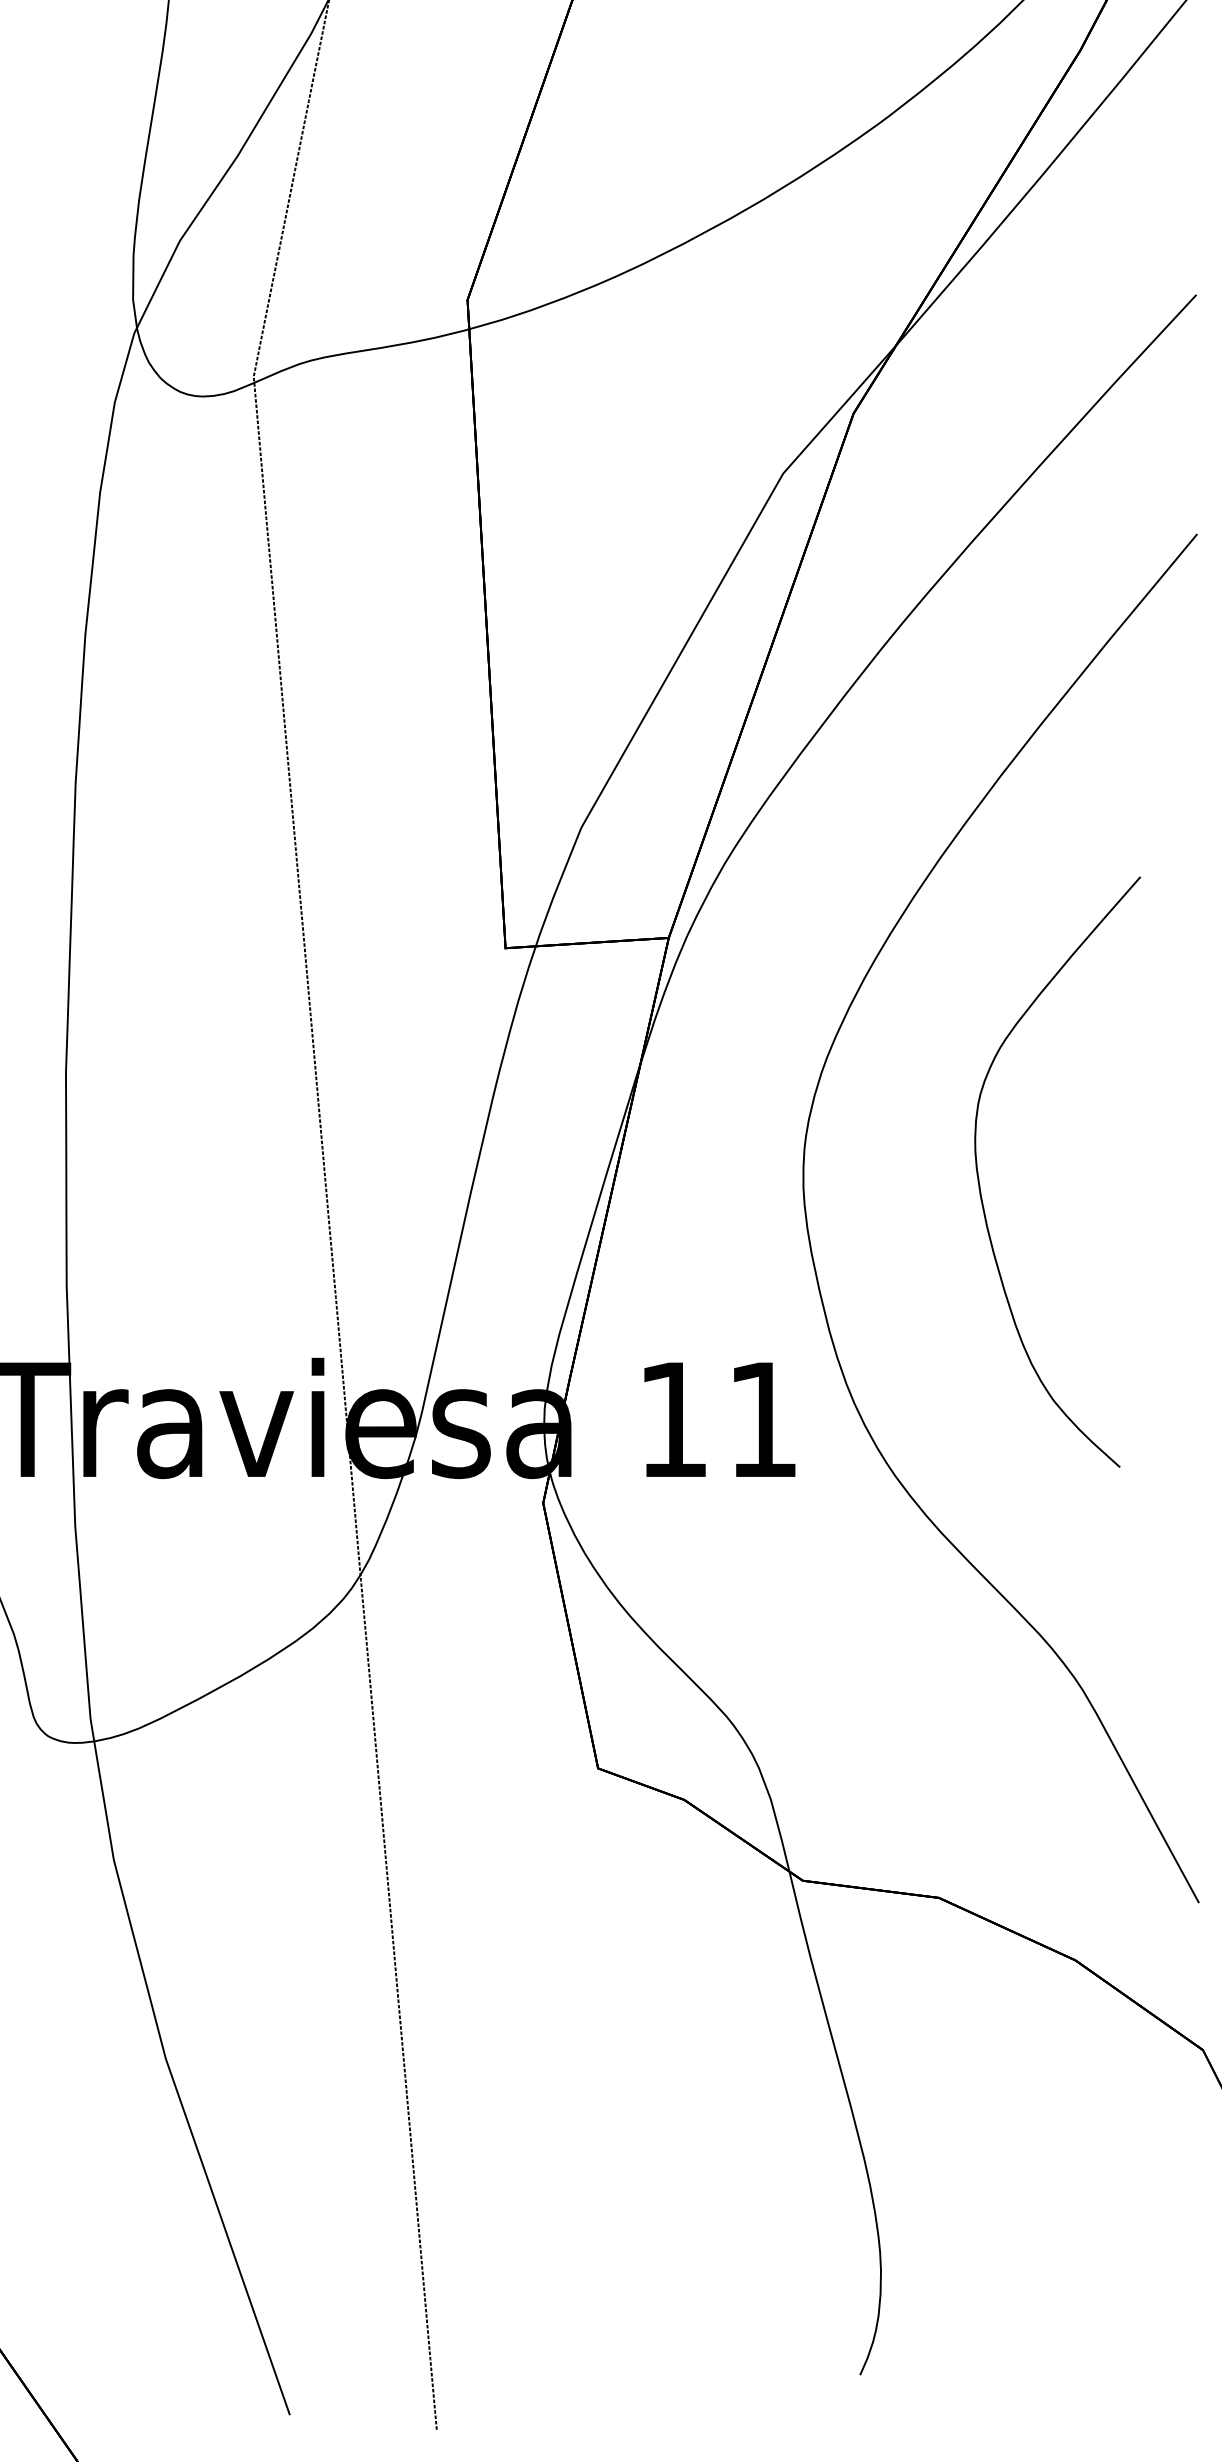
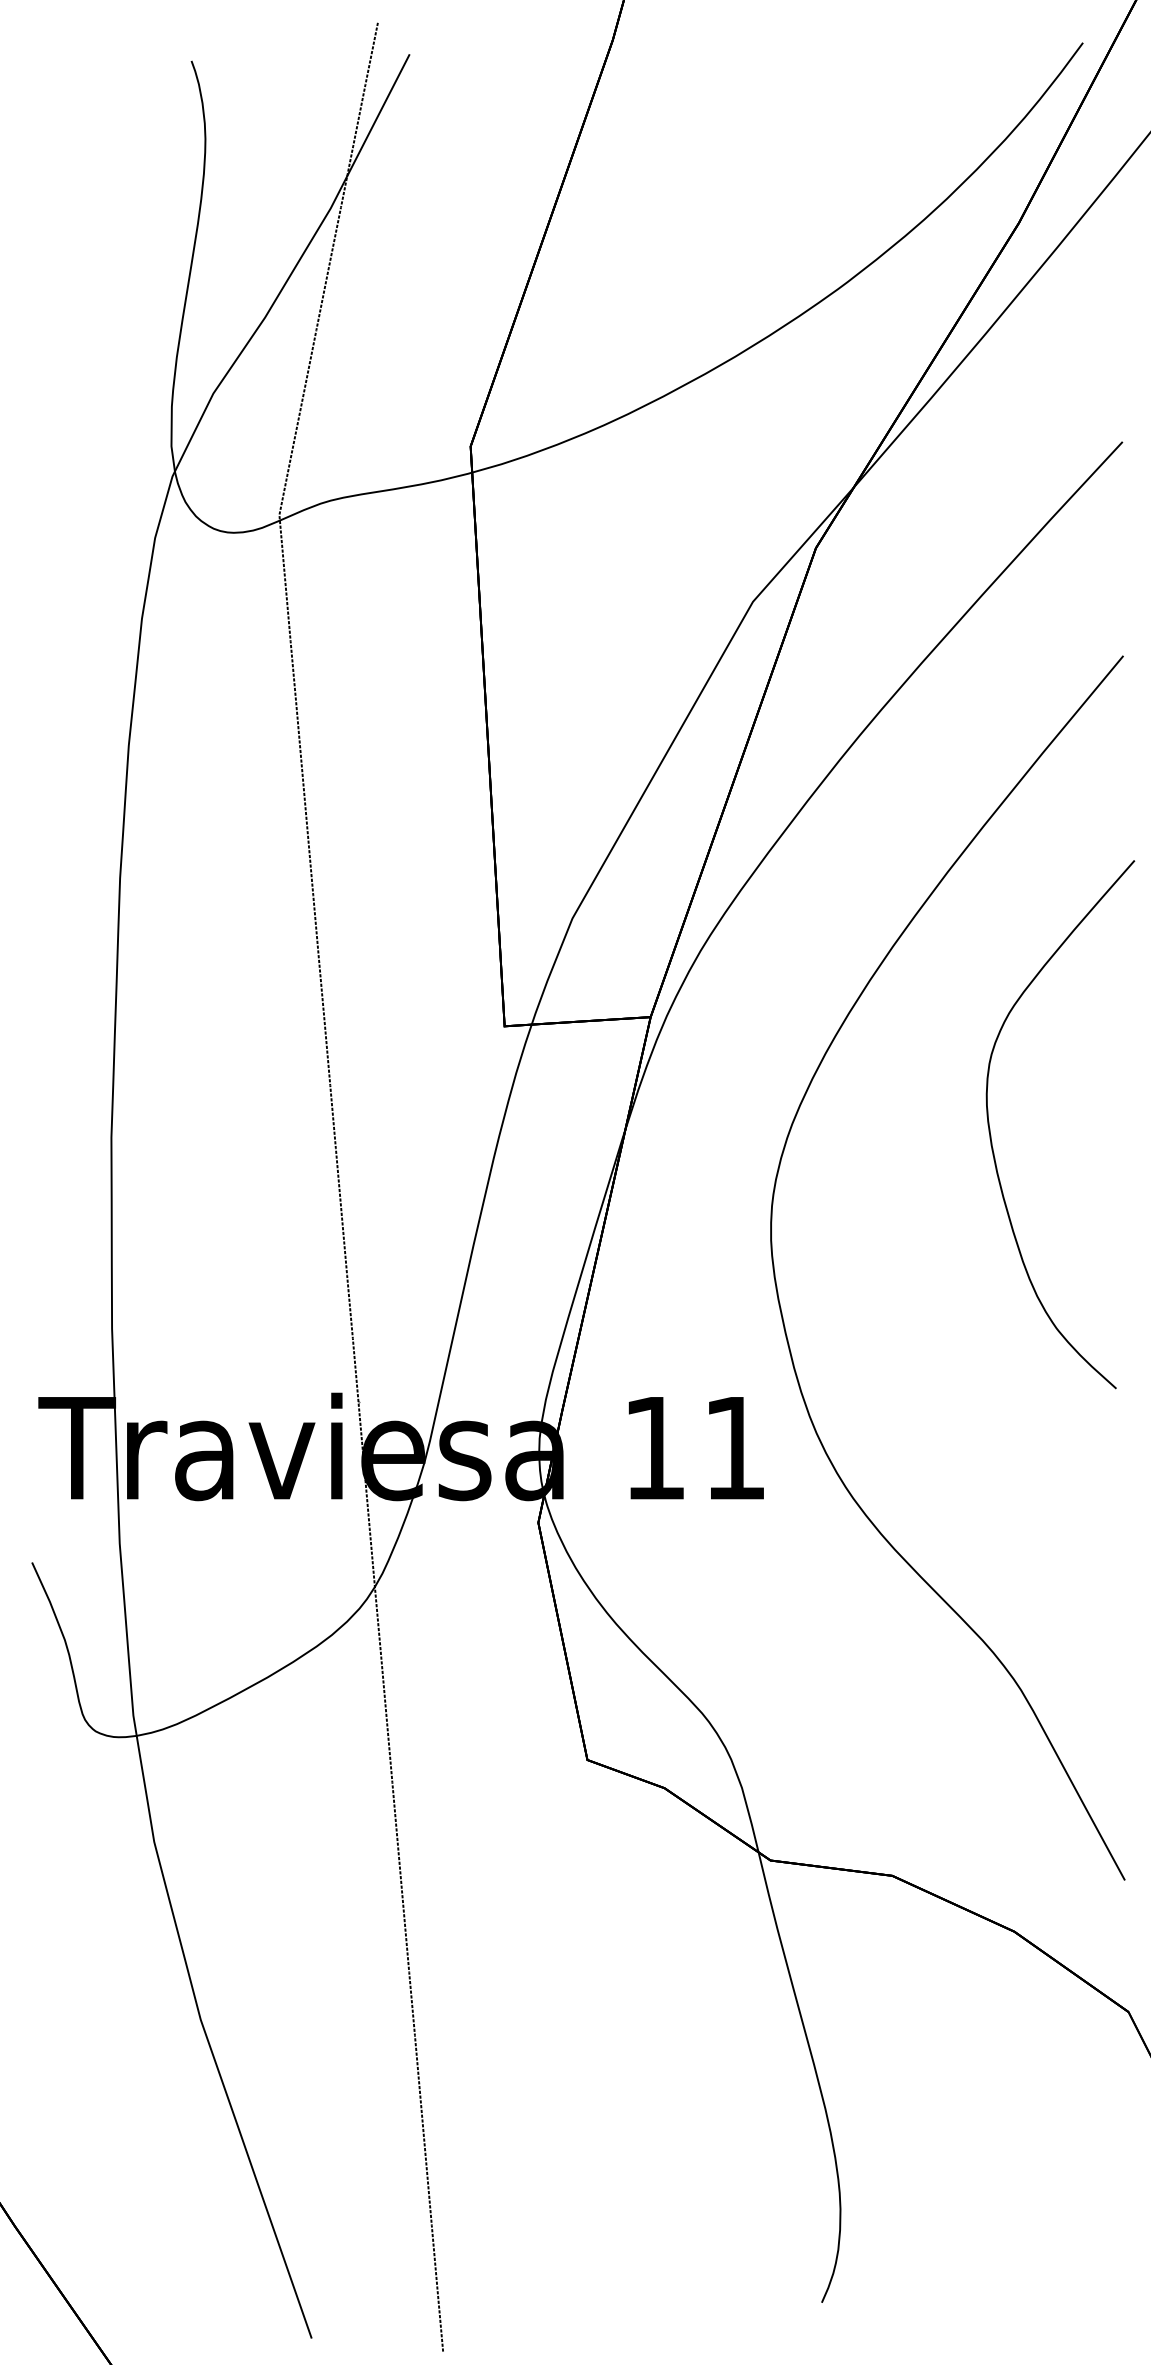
curve: (980, 1184) -> (991, 1135), moved

